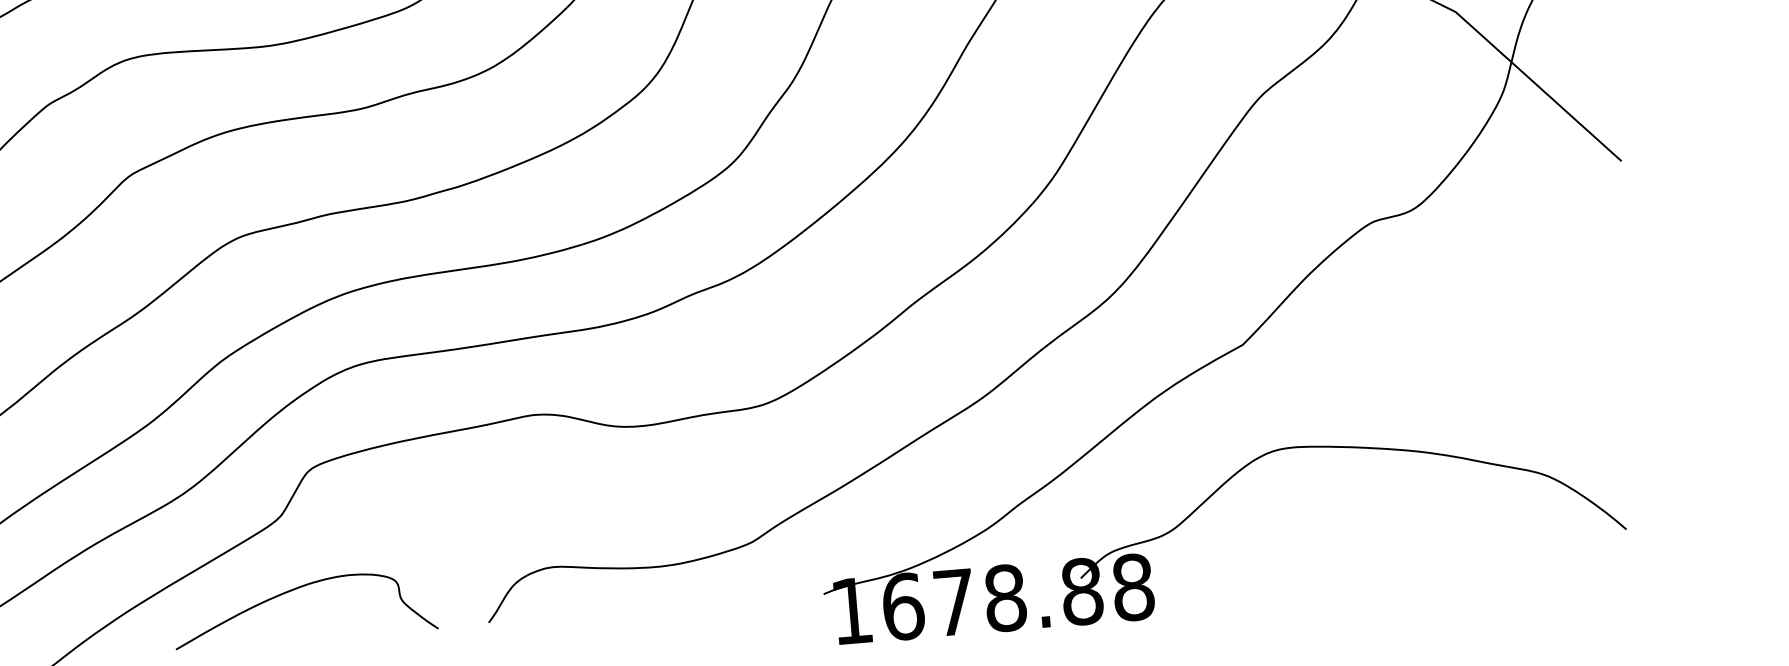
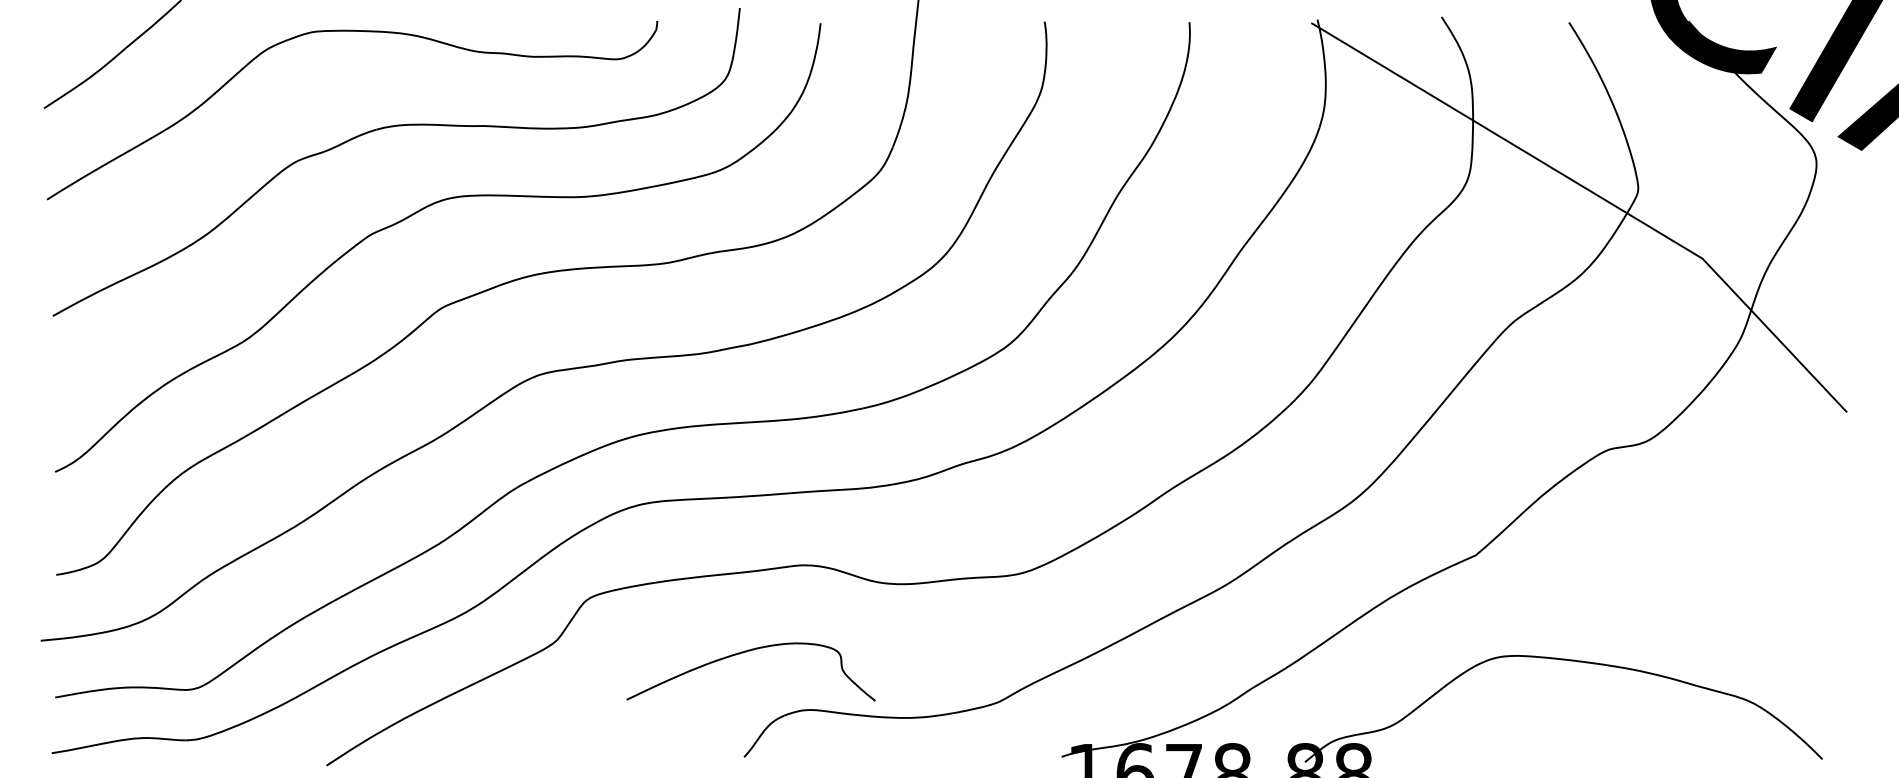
curve: (295, 590) -> (743, 653), moved

